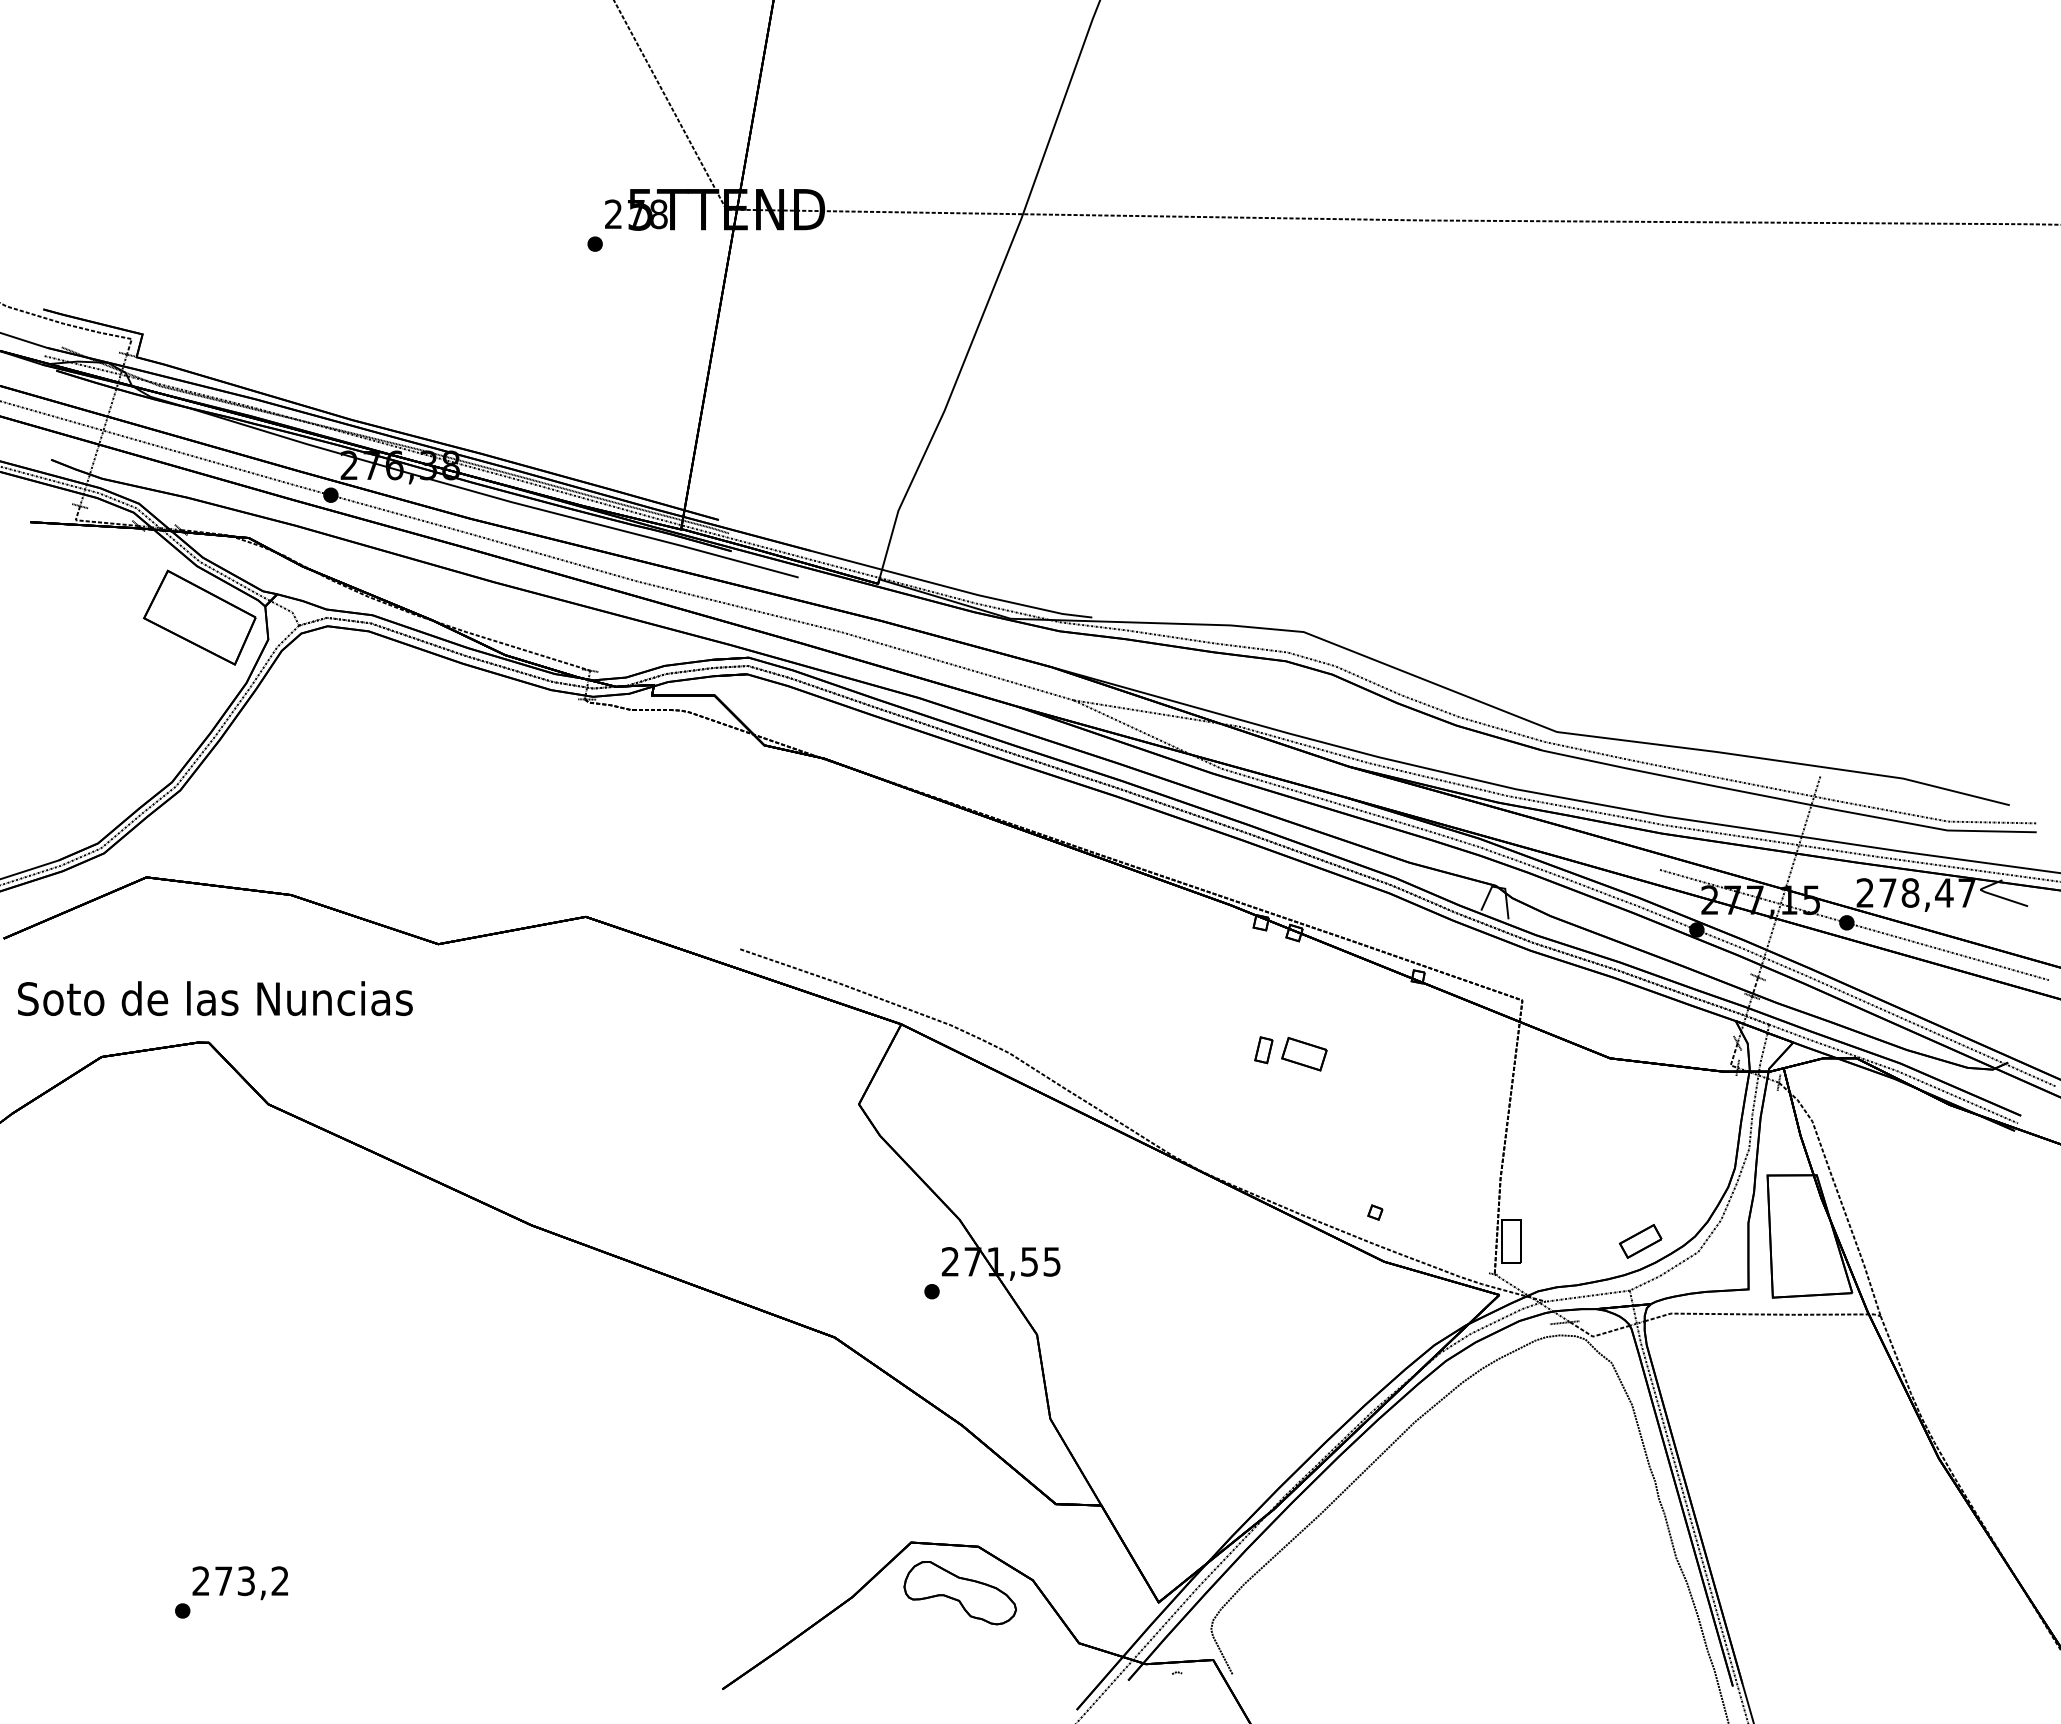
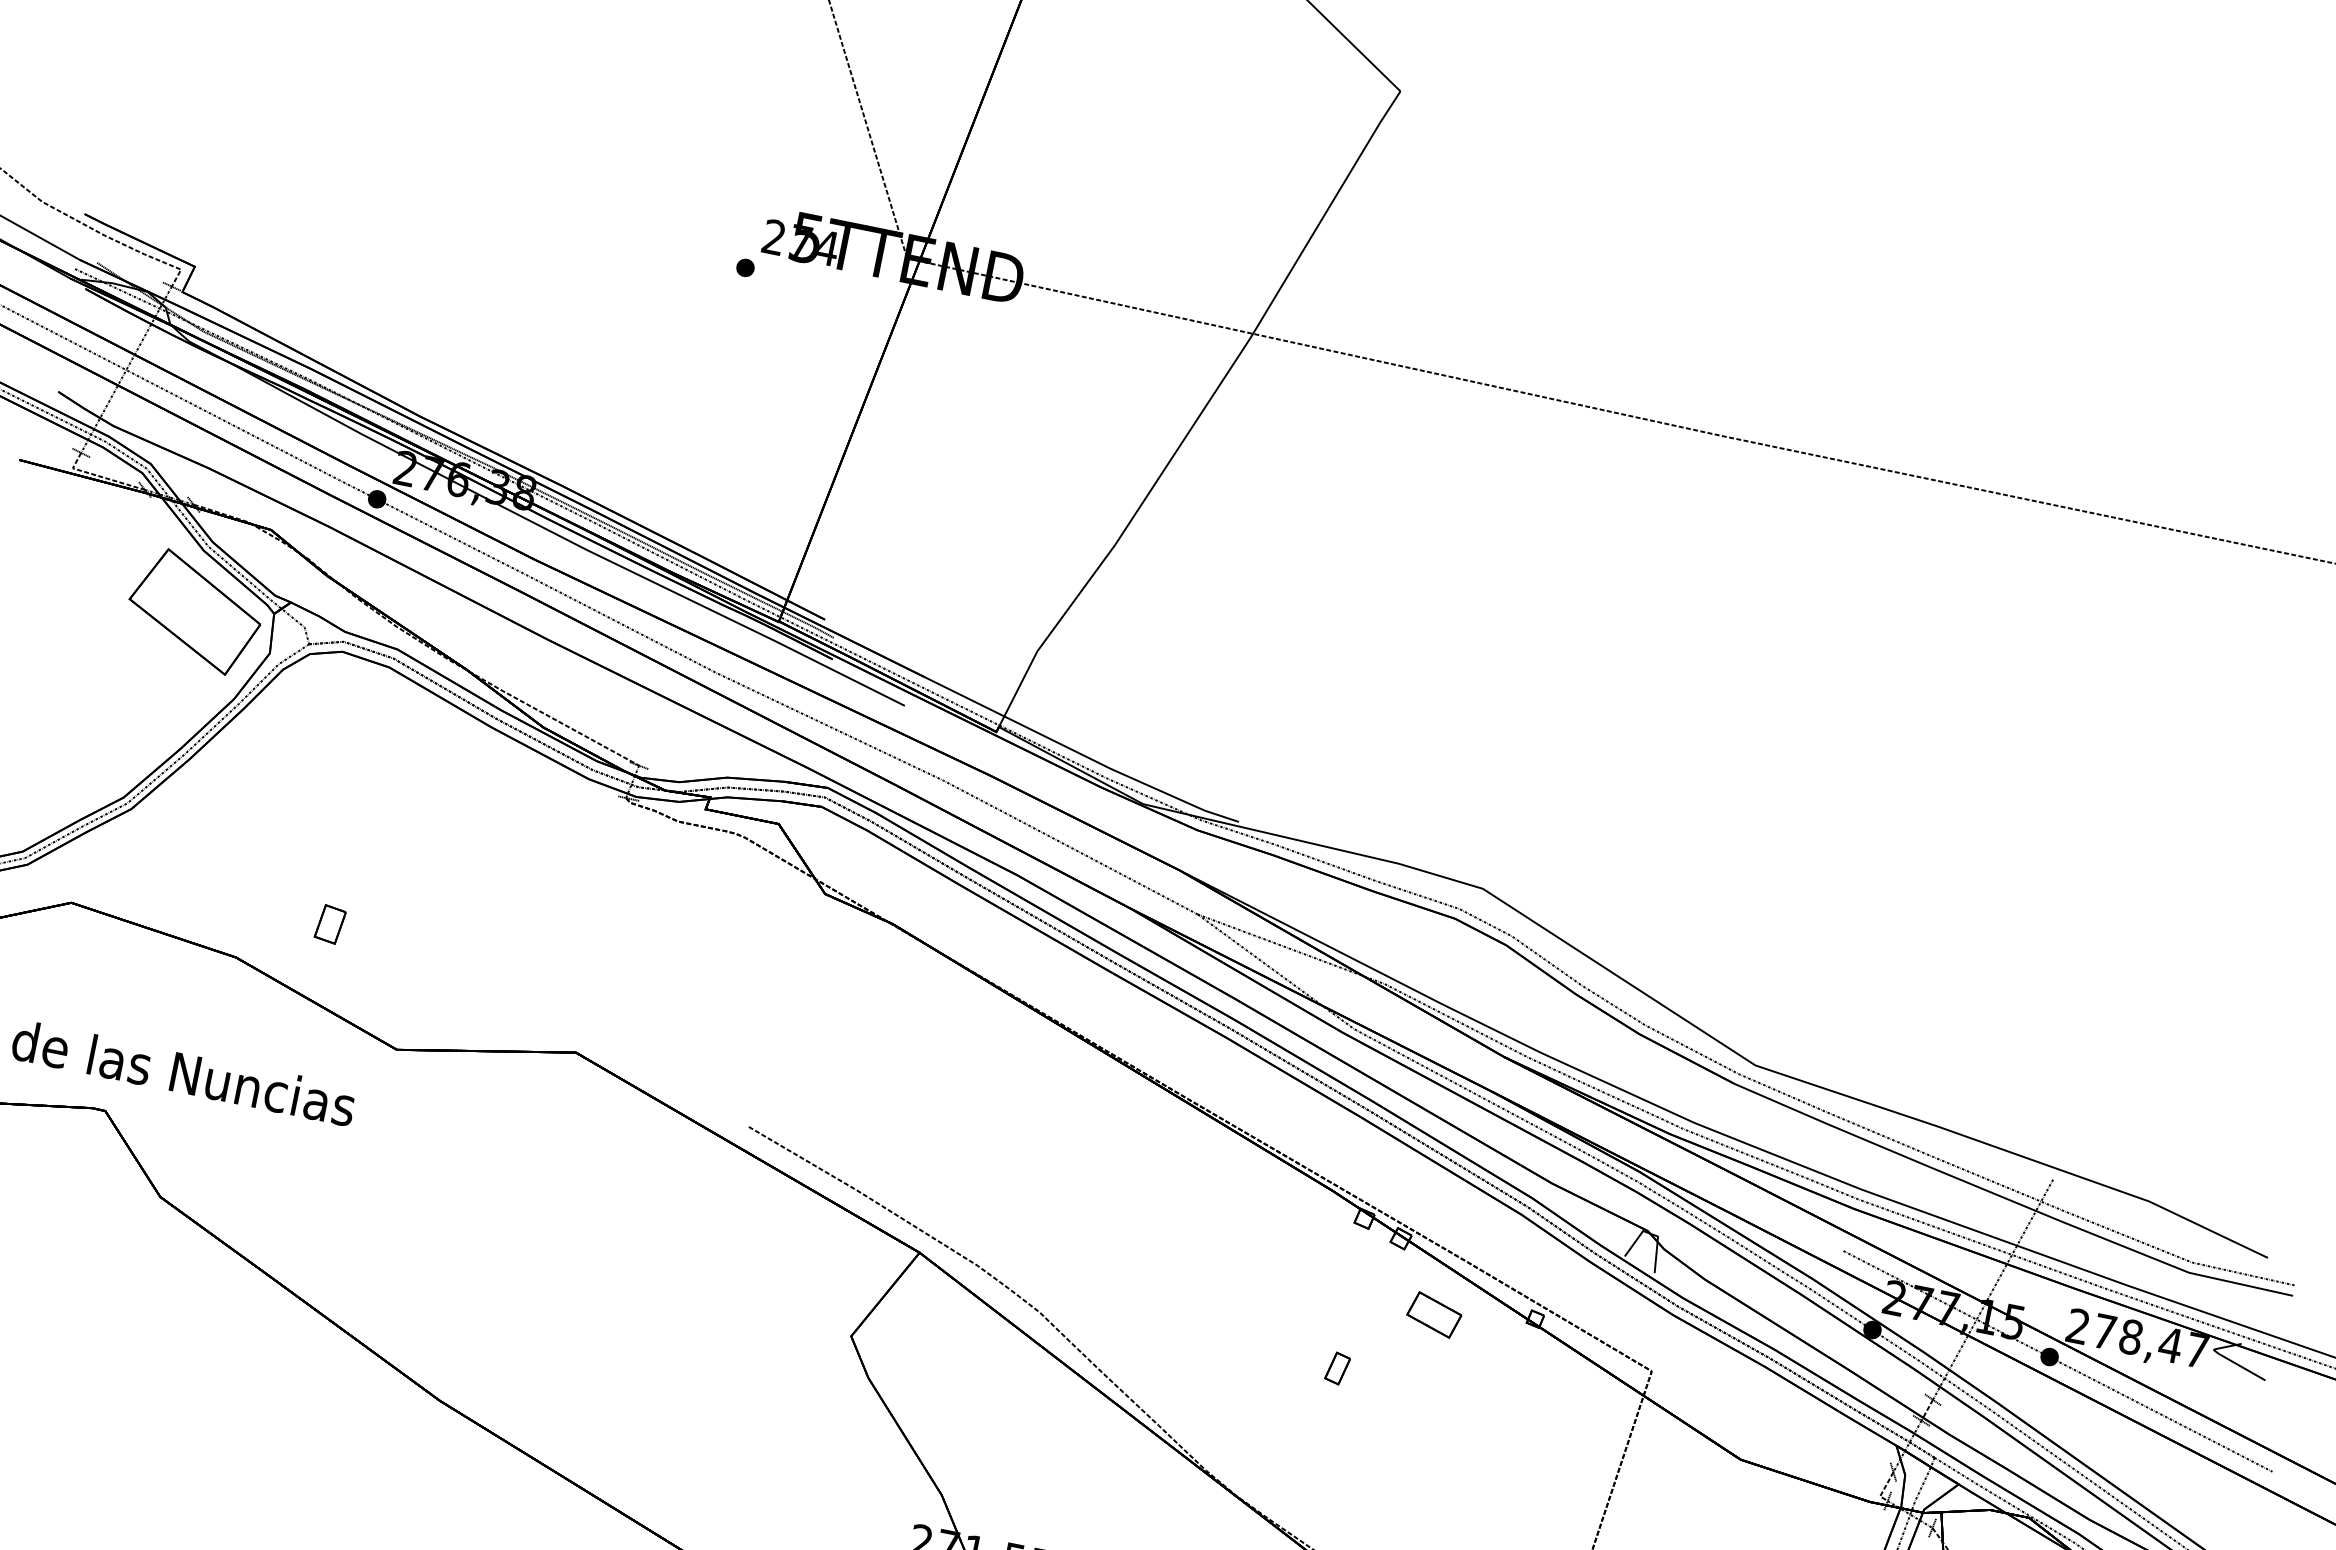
text: (659, 214) -> (827, 248), 278 -> 274
part: (362, 852) -> (329, 924), added
part: (1304, 1054) -> (1434, 1315), moved

